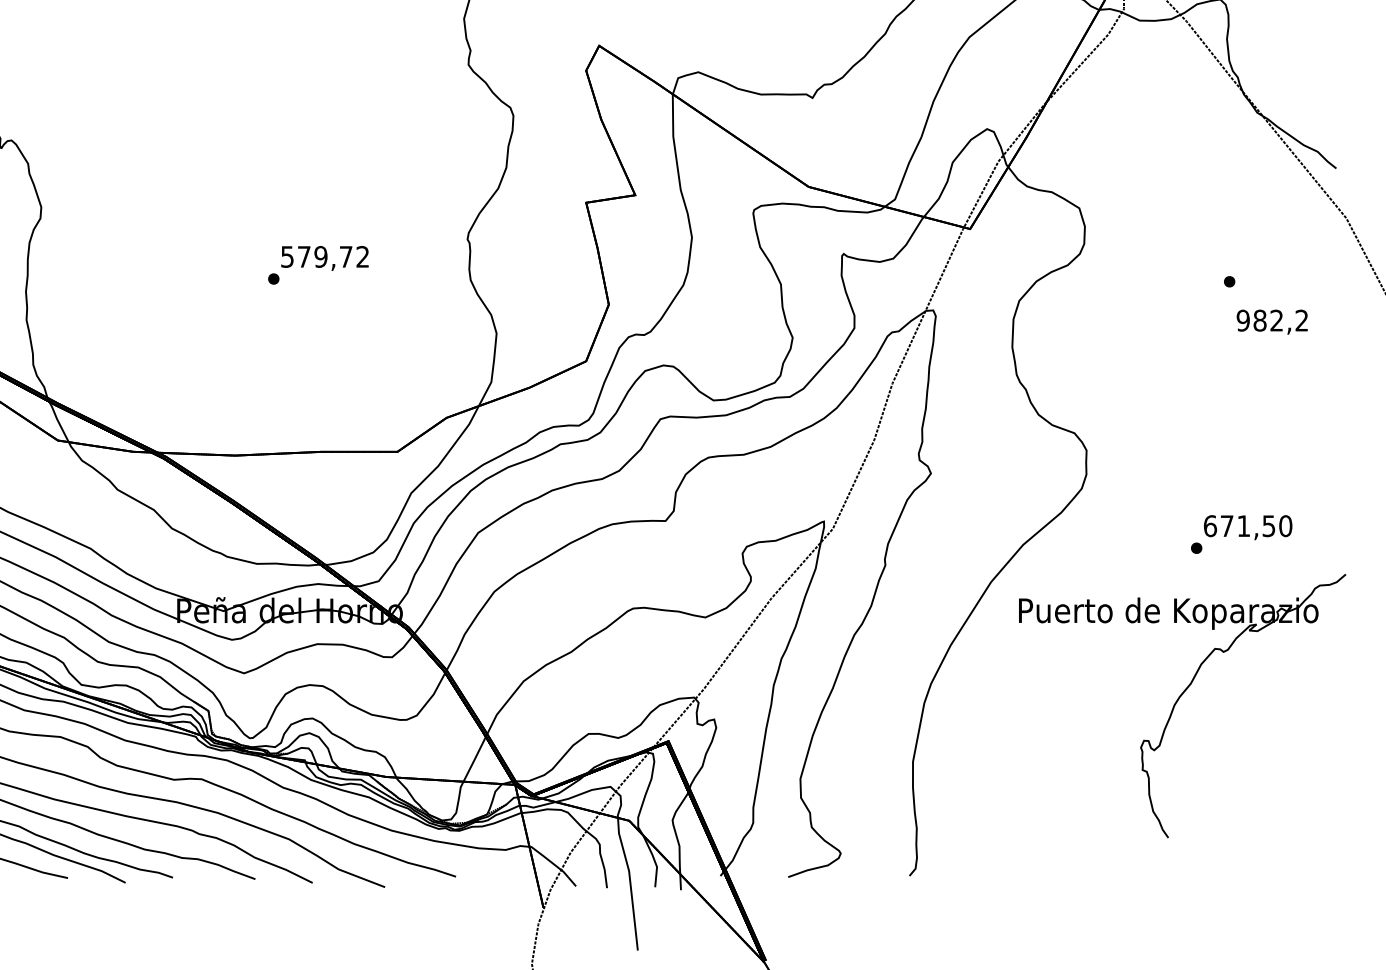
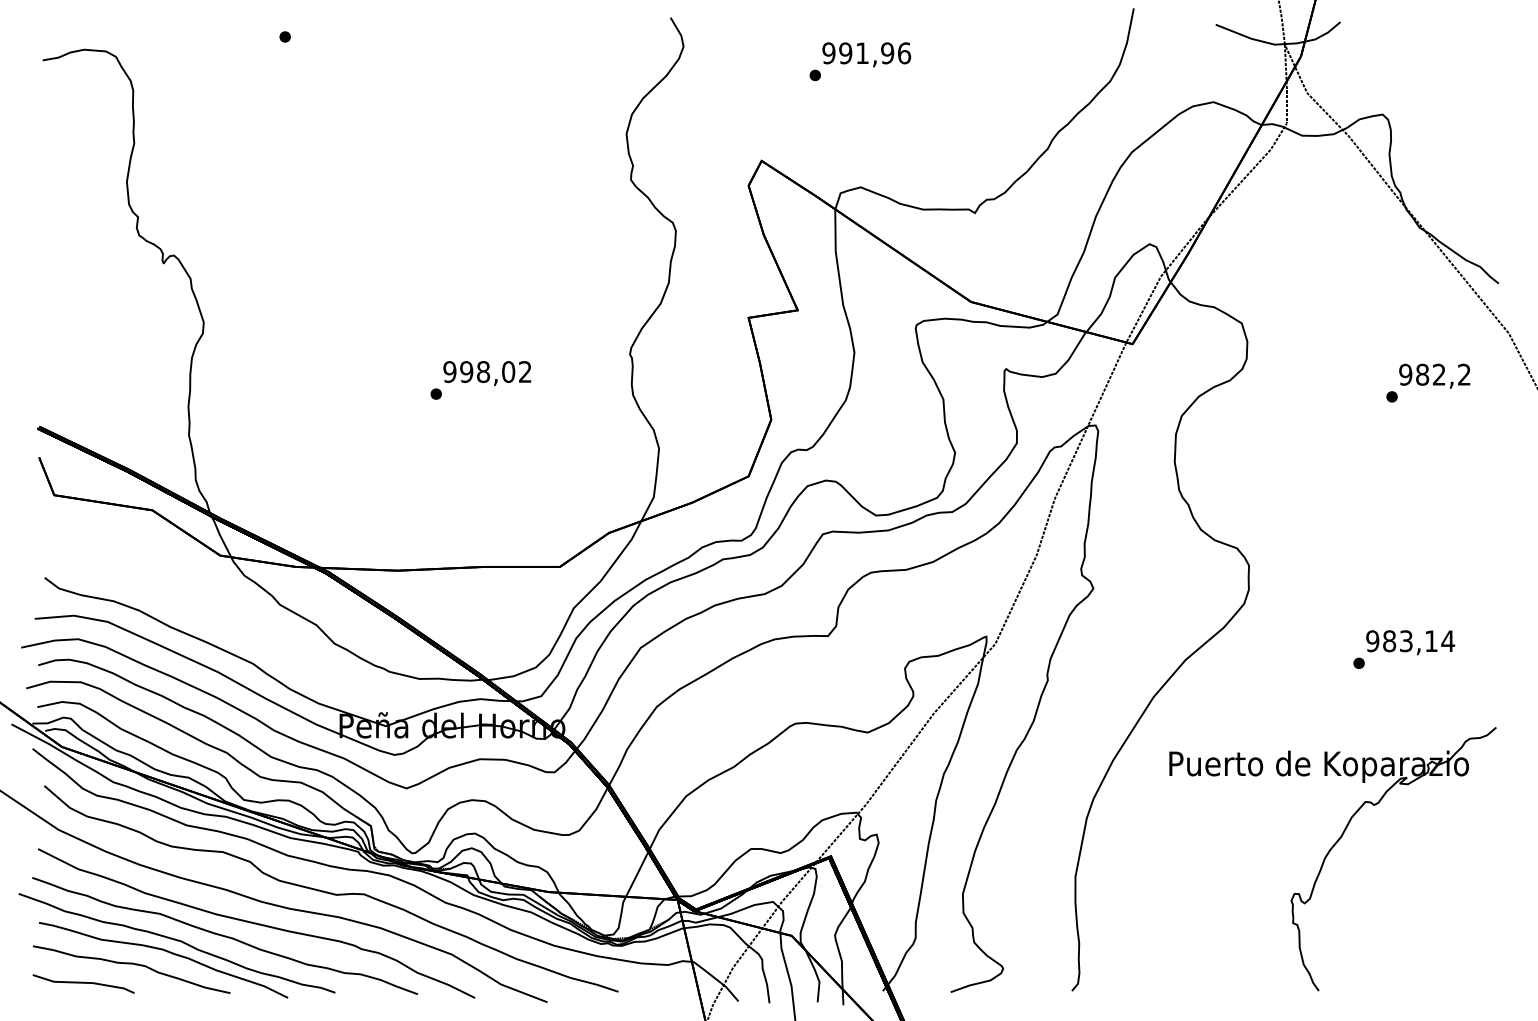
text: (317, 257) -> (479, 372), 579,72 -> 998,02
text: (1272, 321) -> (1434, 375), moved
text: (1248, 526) -> (1410, 641), 671,50 -> 983,14
part: (1182, 706) -> (1332, 859), moved

